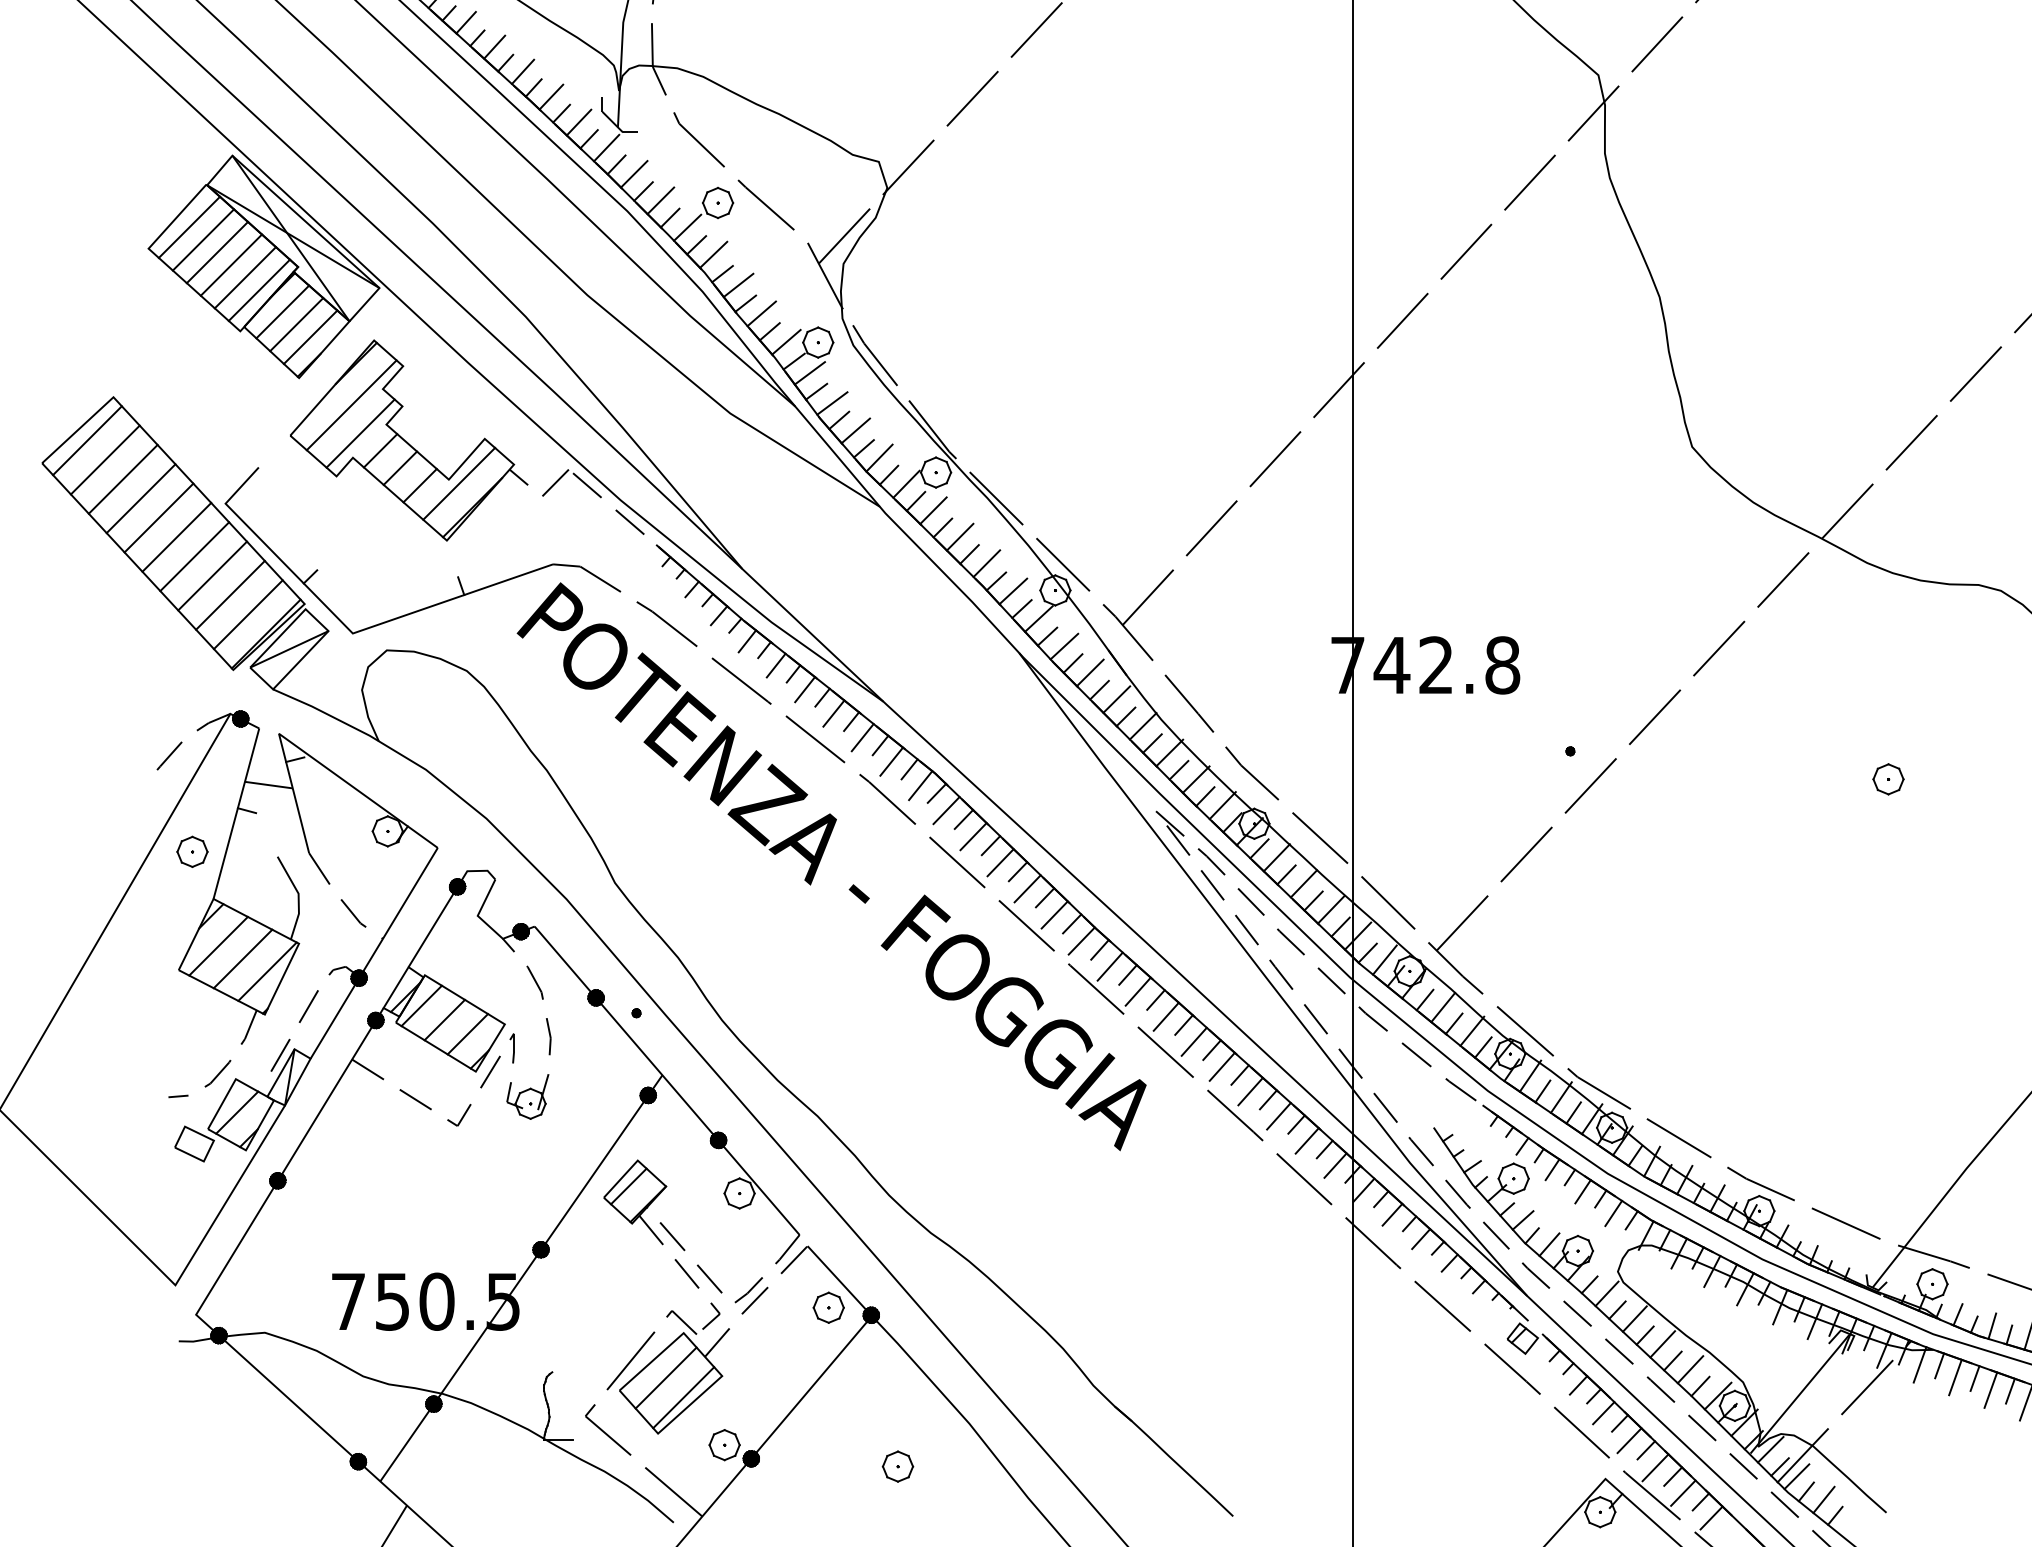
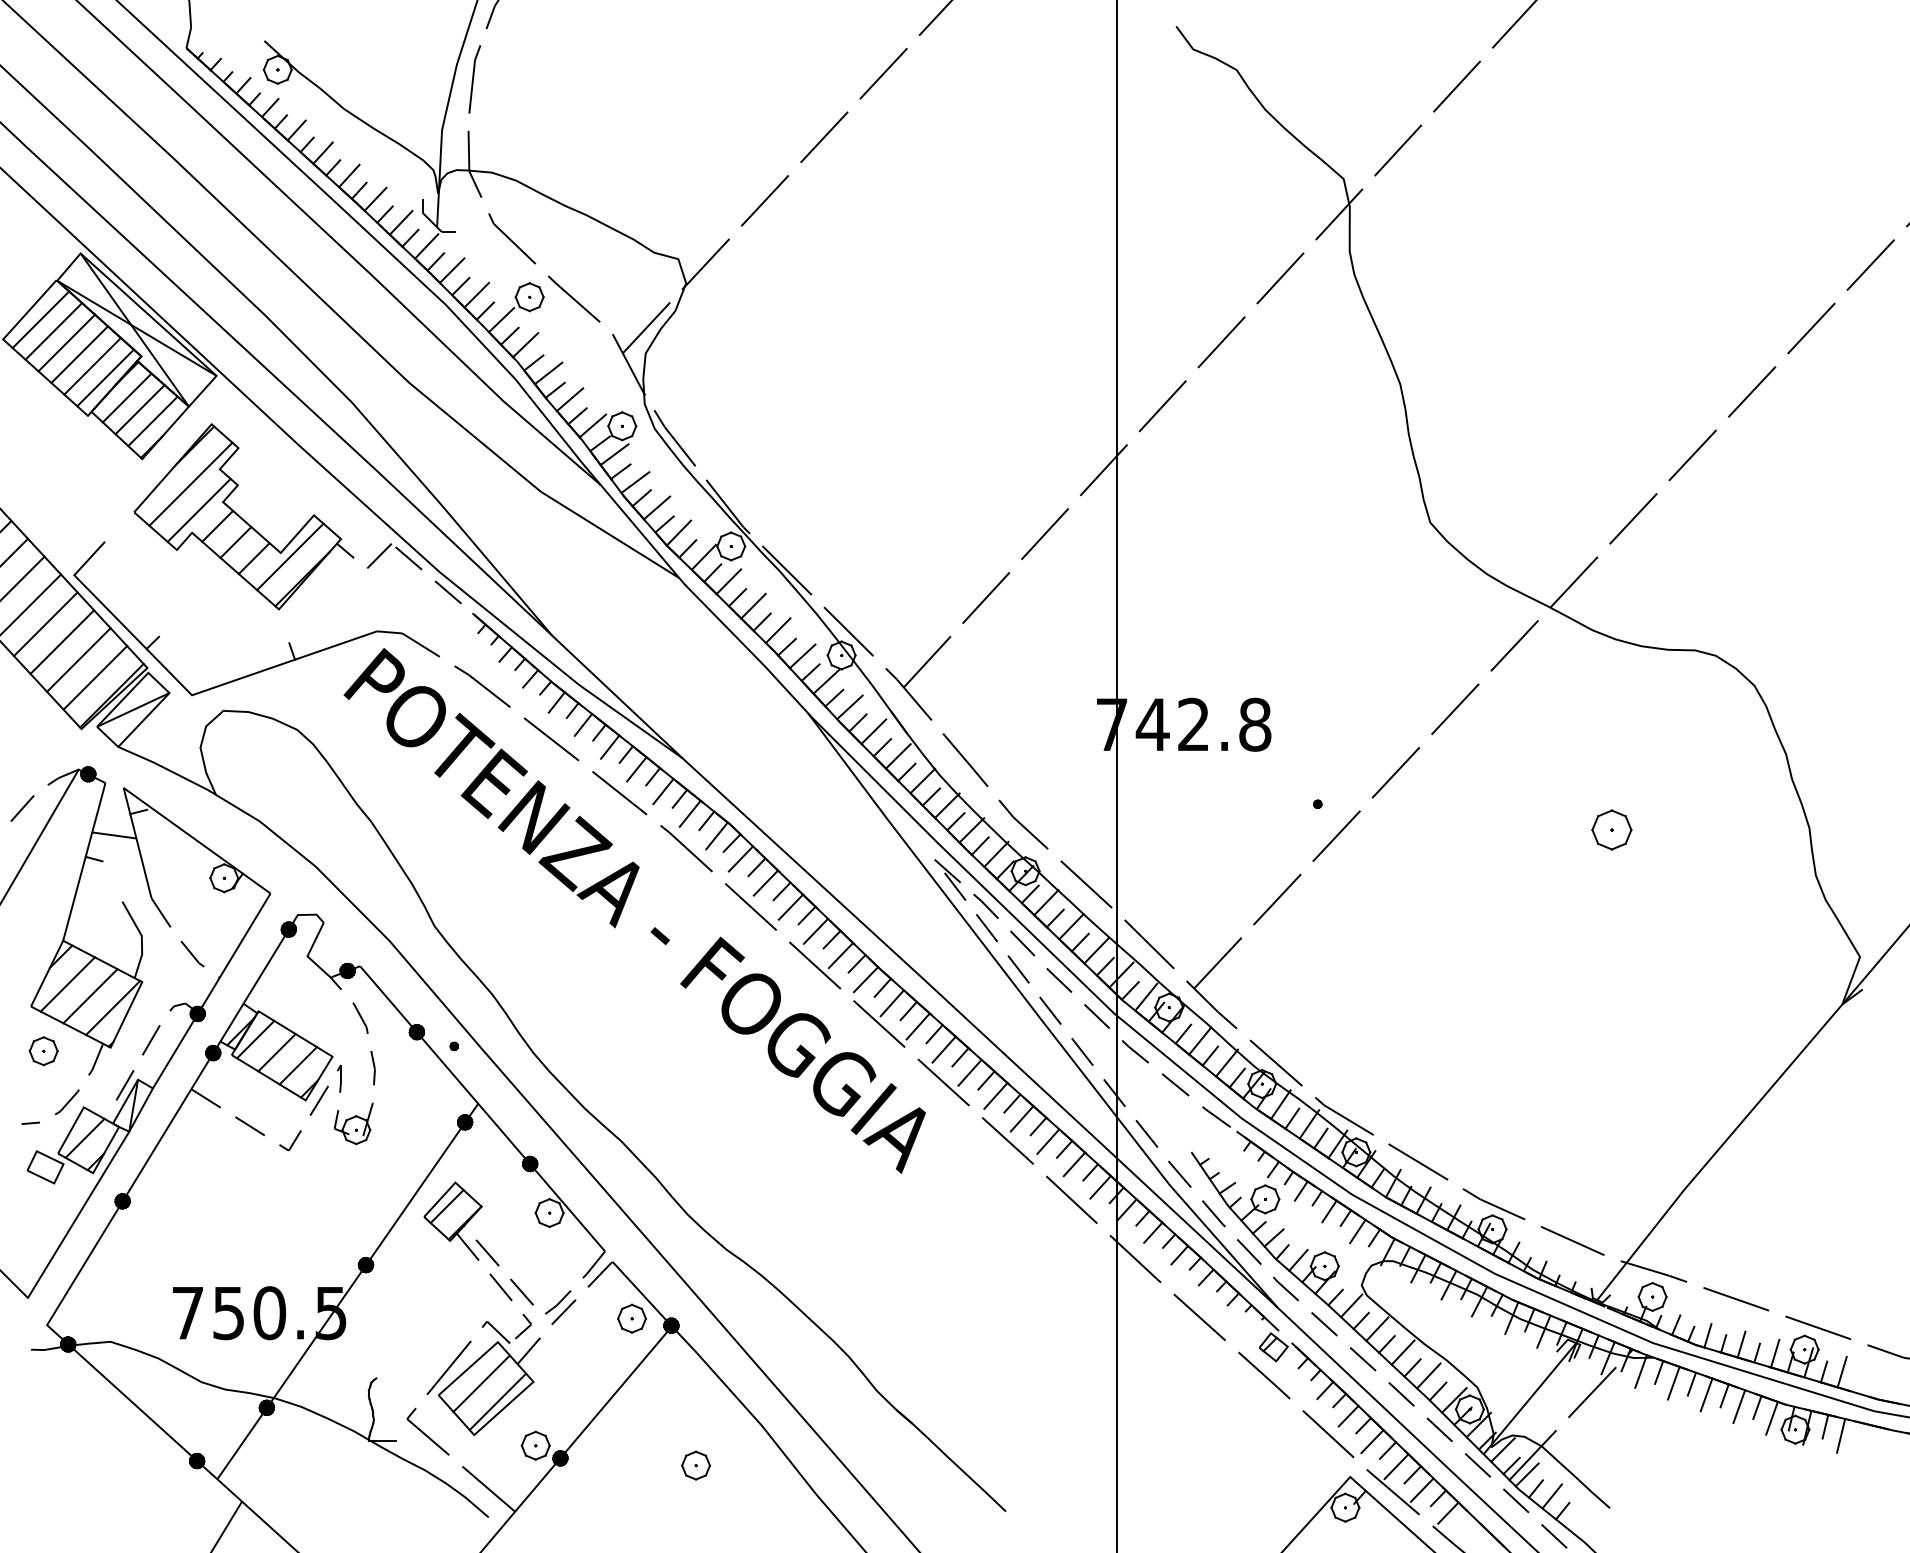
part: (1888, 779) -> (1611, 830), size x1.4
part: (192, 852) -> (43, 1051), moved

